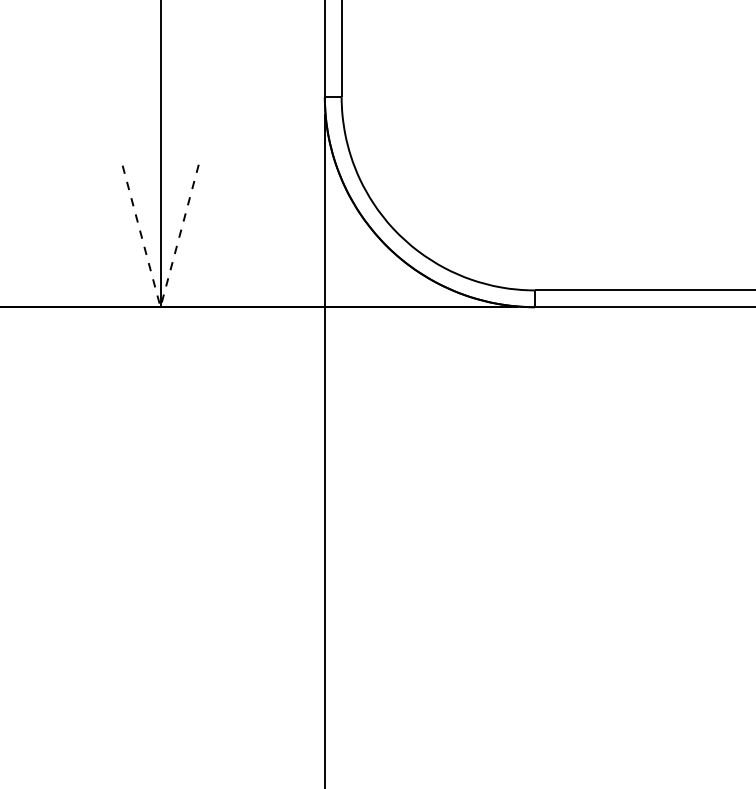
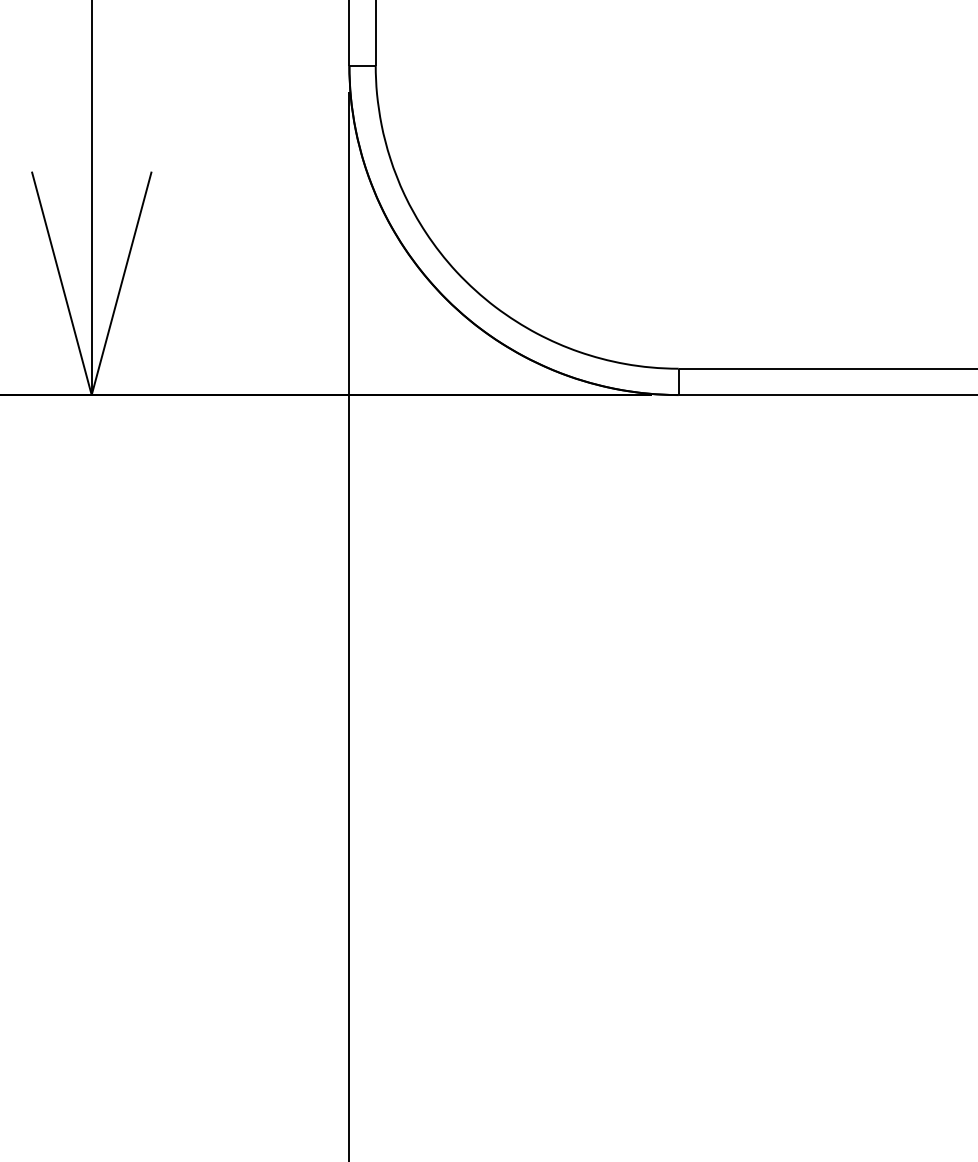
line: (160, 307) -> (91, 395), dashed -> solid

